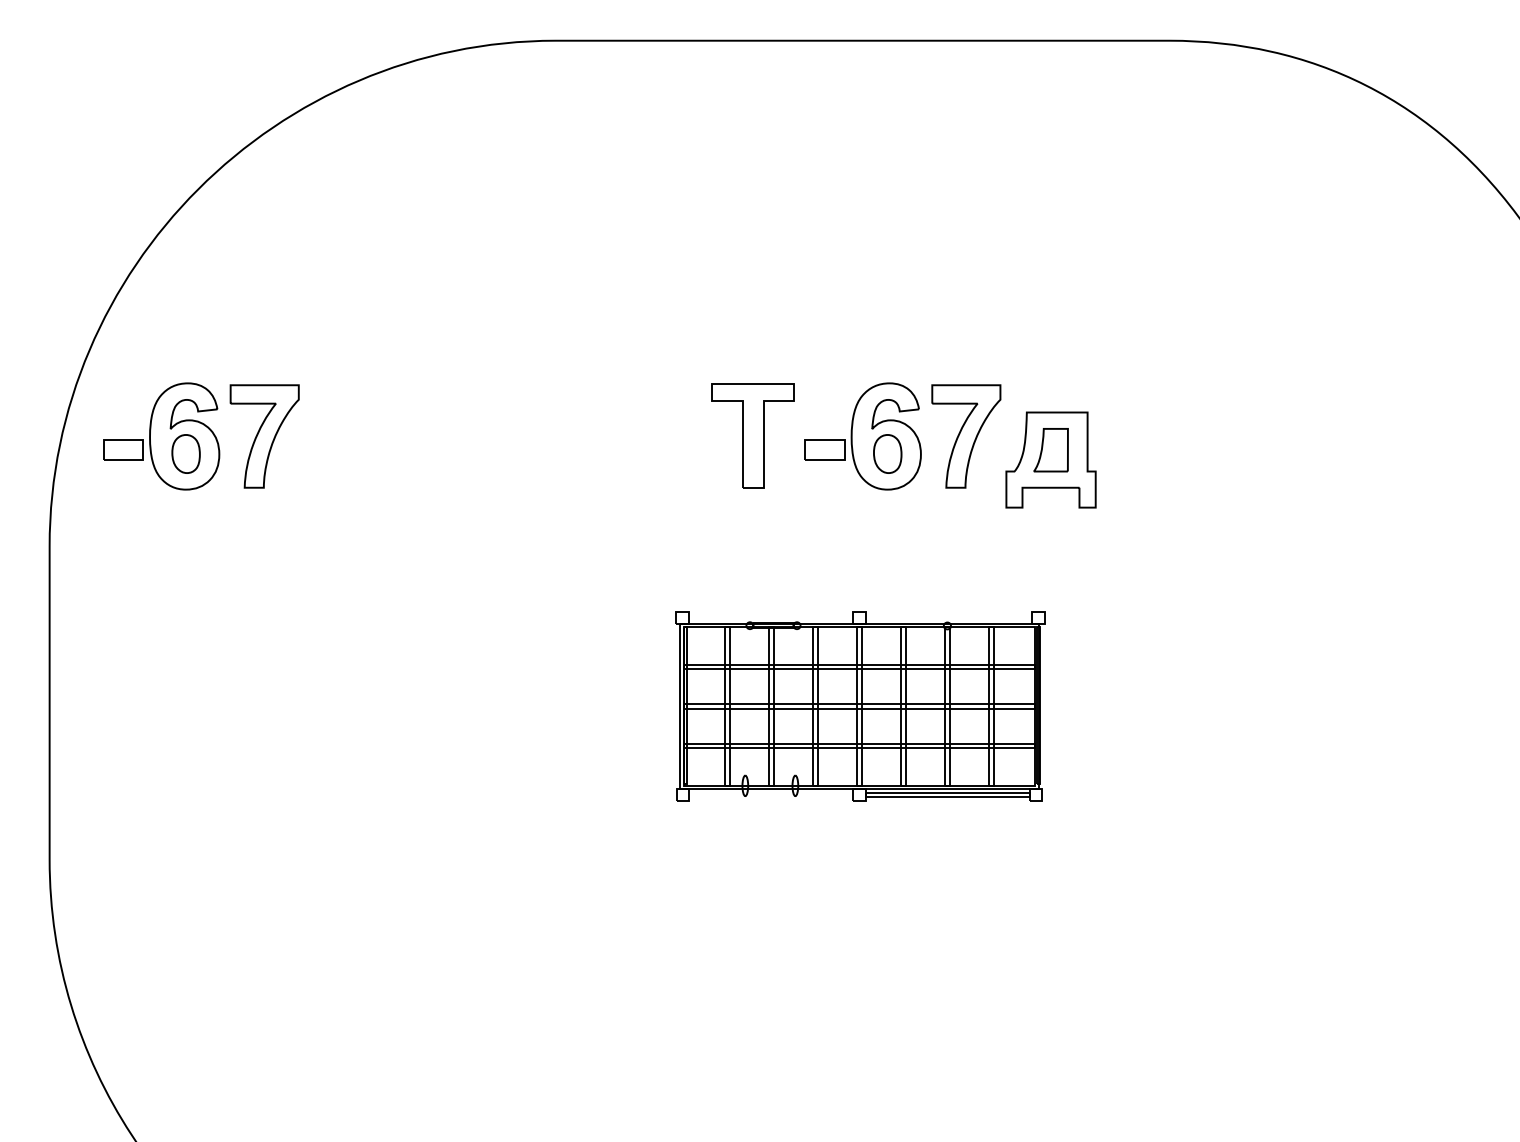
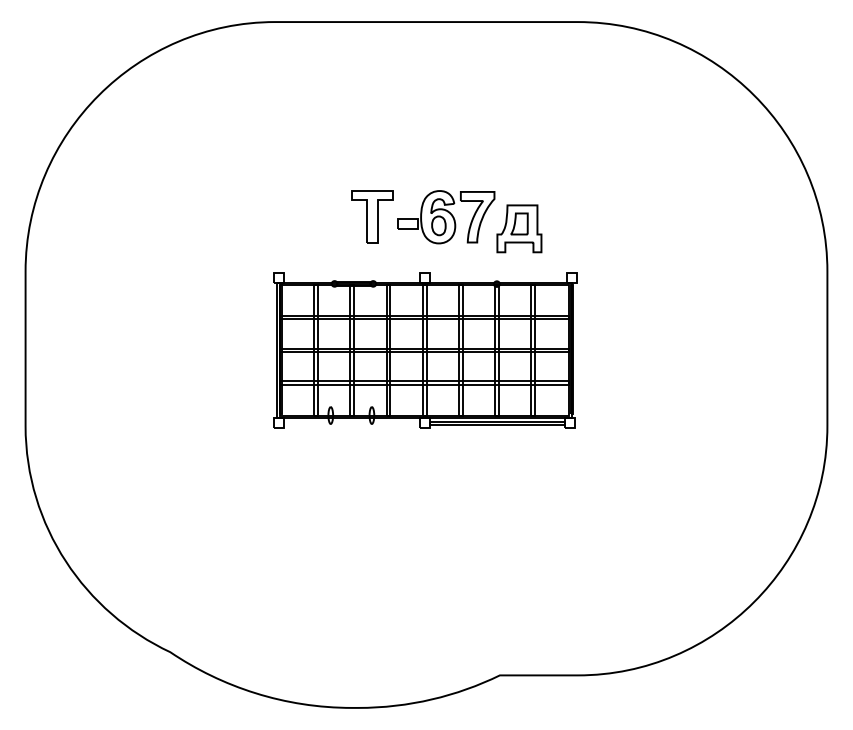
part: (201, 437) -> (100, 217), removed
part: (860, 706) -> (425, 350), size x1.67

